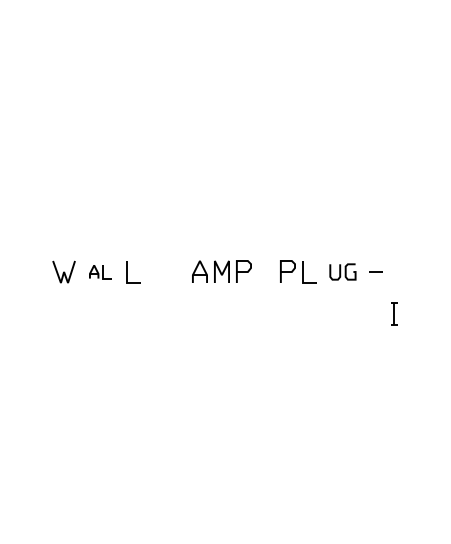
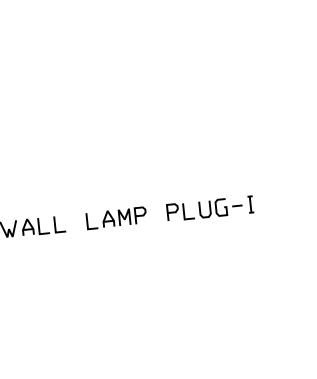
part: (100, 271) -> (35, 226), size x1.67
part: (342, 271) -> (212, 208), size x1.43
line: (171, 272) -> (87, 221), added
part: (394, 313) -> (250, 204), moved

